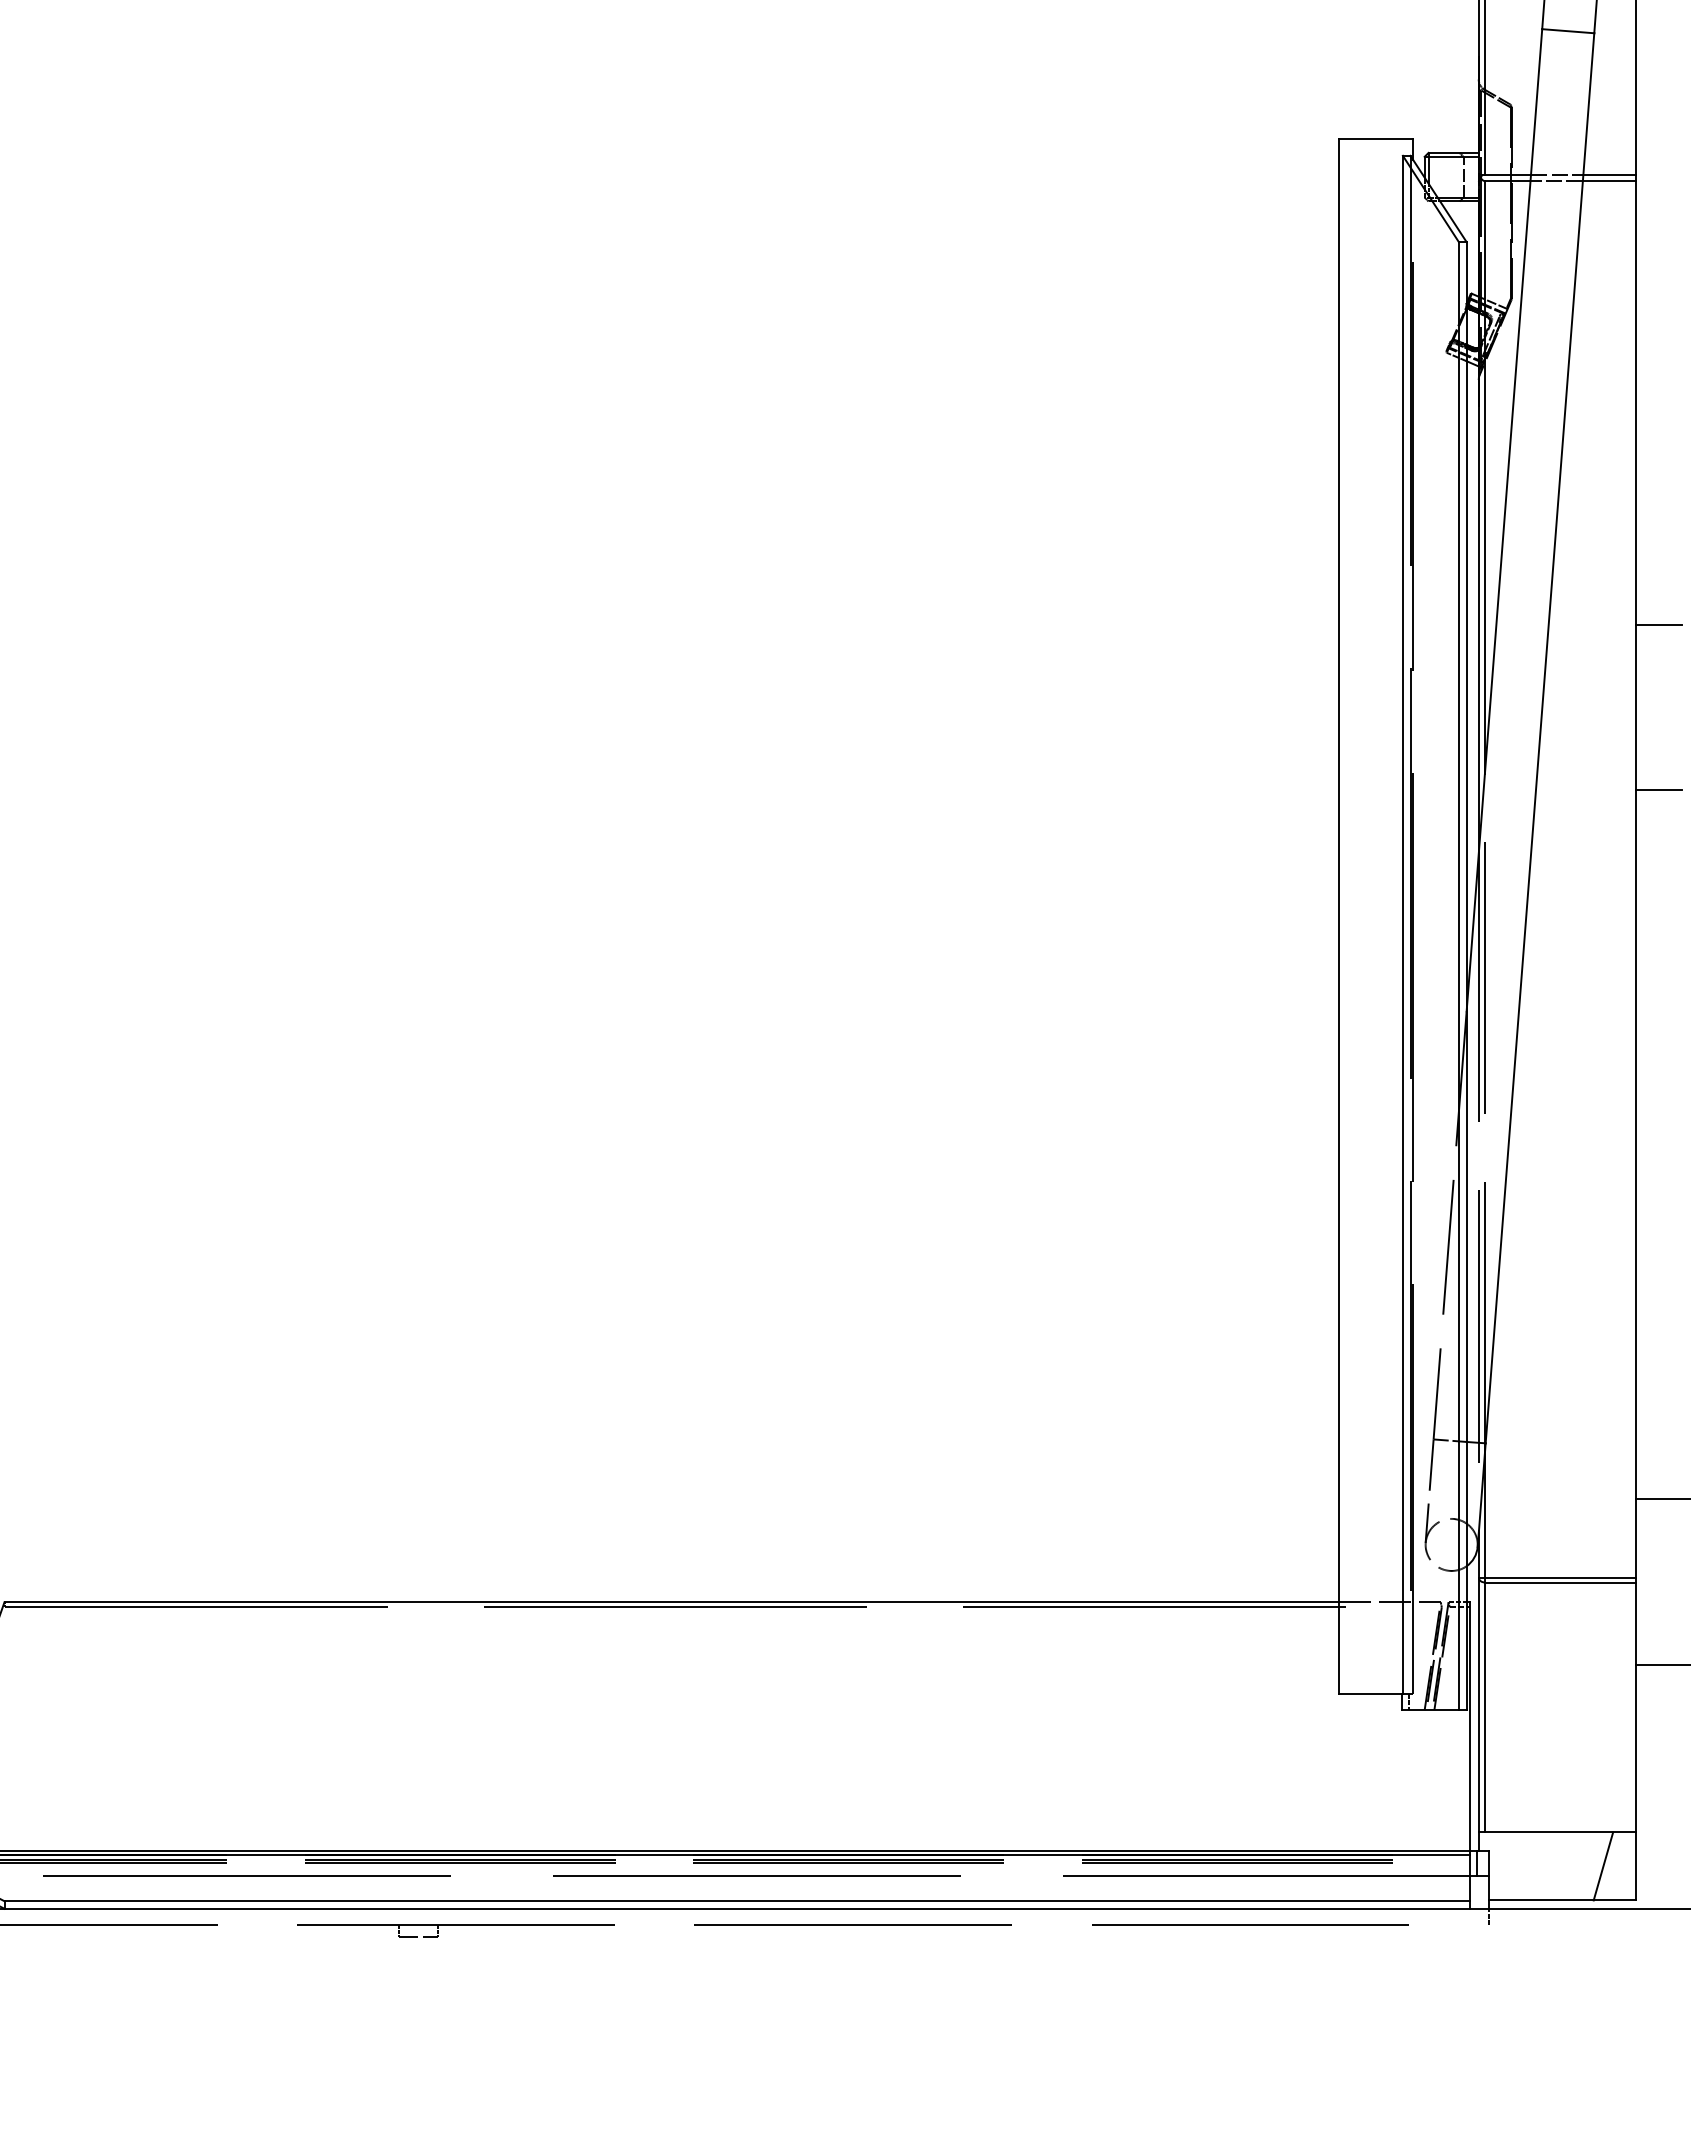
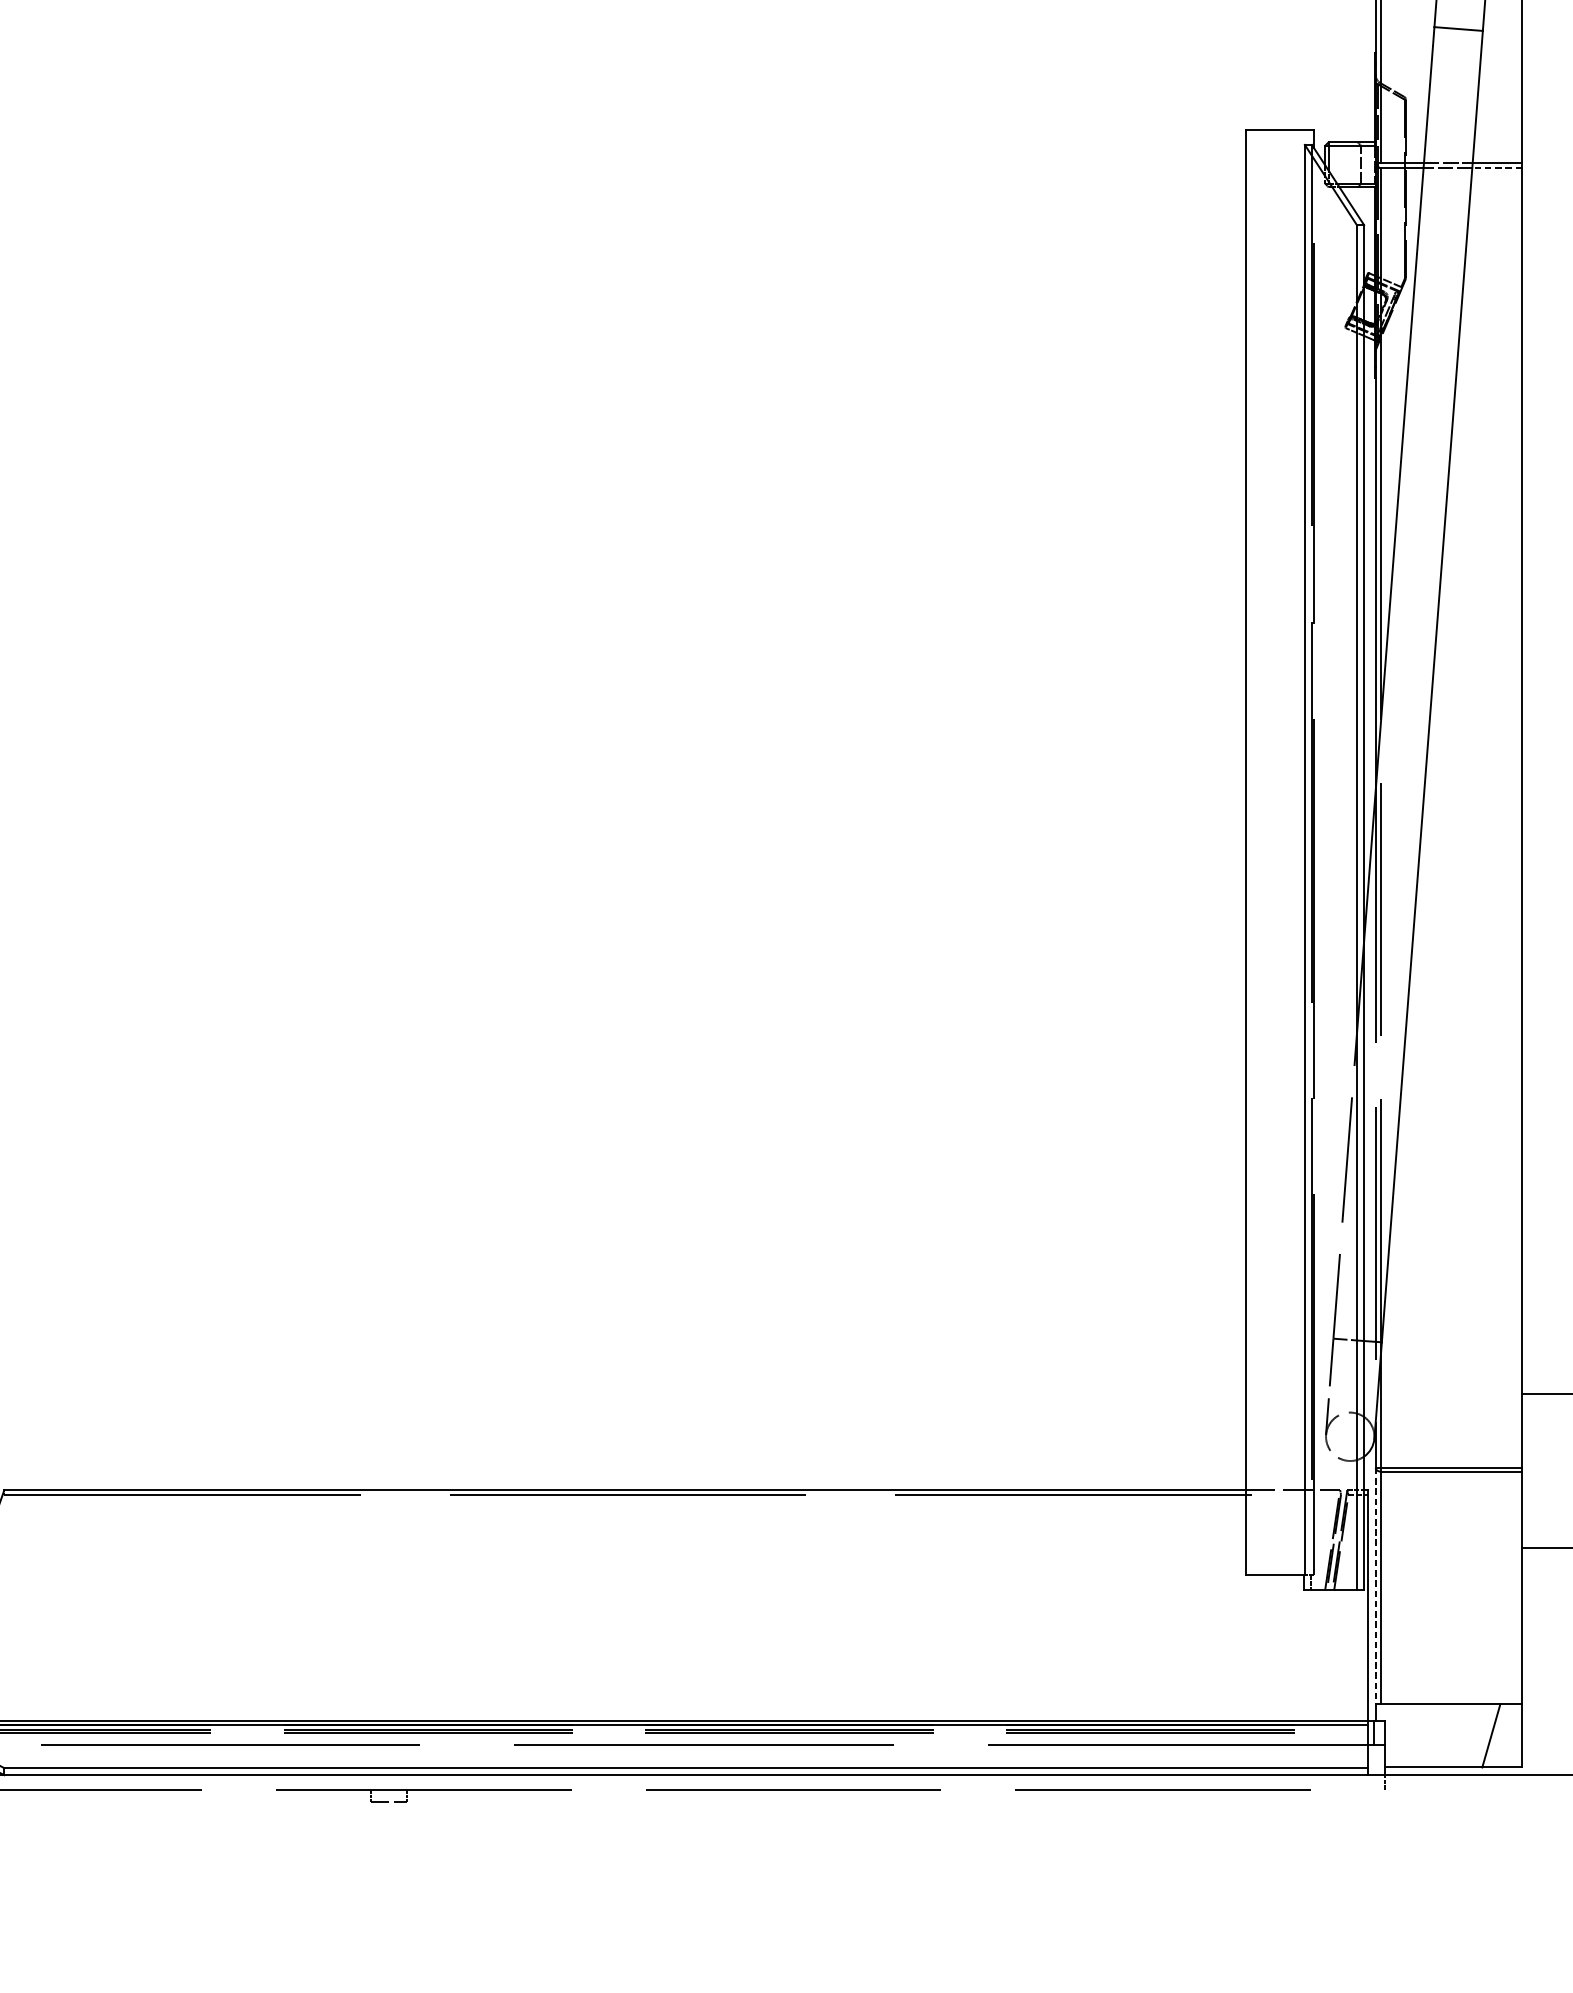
line: (1609, 181) -> (1497, 168), solid -> dashed
line: (1659, 624) -> (1543, 580), removed
line: (1659, 790) -> (1543, 735), removed
line: (1479, 1705) -> (1376, 1586), solid -> dashed

